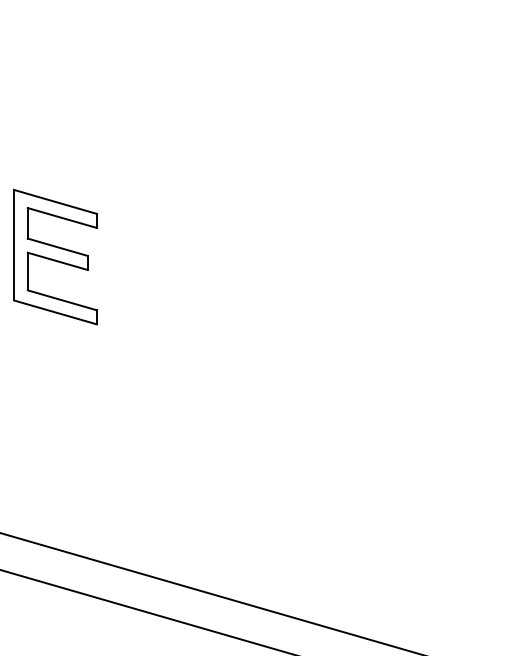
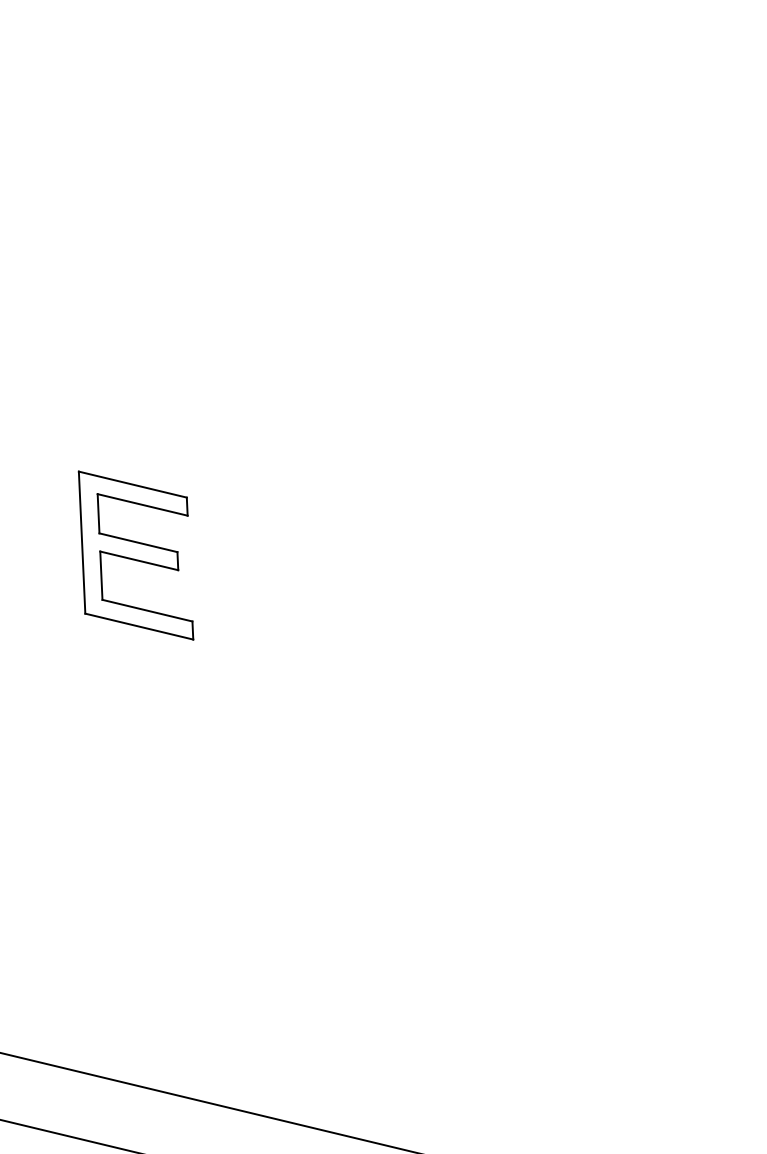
part: (55, 256) -> (136, 554), size x0.7

